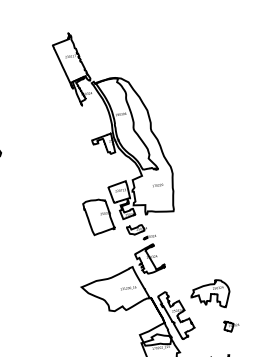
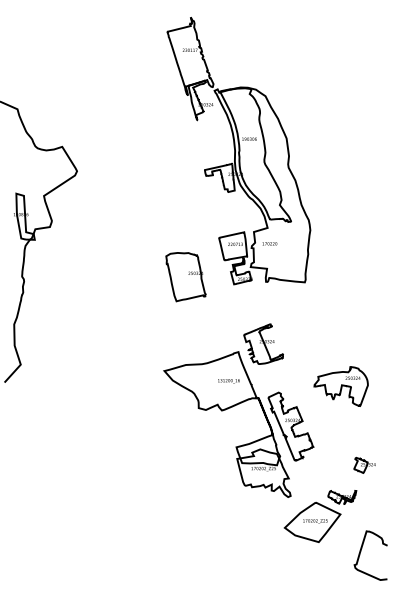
text: (157, 185) -> (269, 243), moved
part: (98, 217) -> (185, 277), moved
part: (141, 232) -> (256, 305), removed
part: (210, 295) -> (340, 386), moved
part: (231, 325) -> (364, 464), moved

